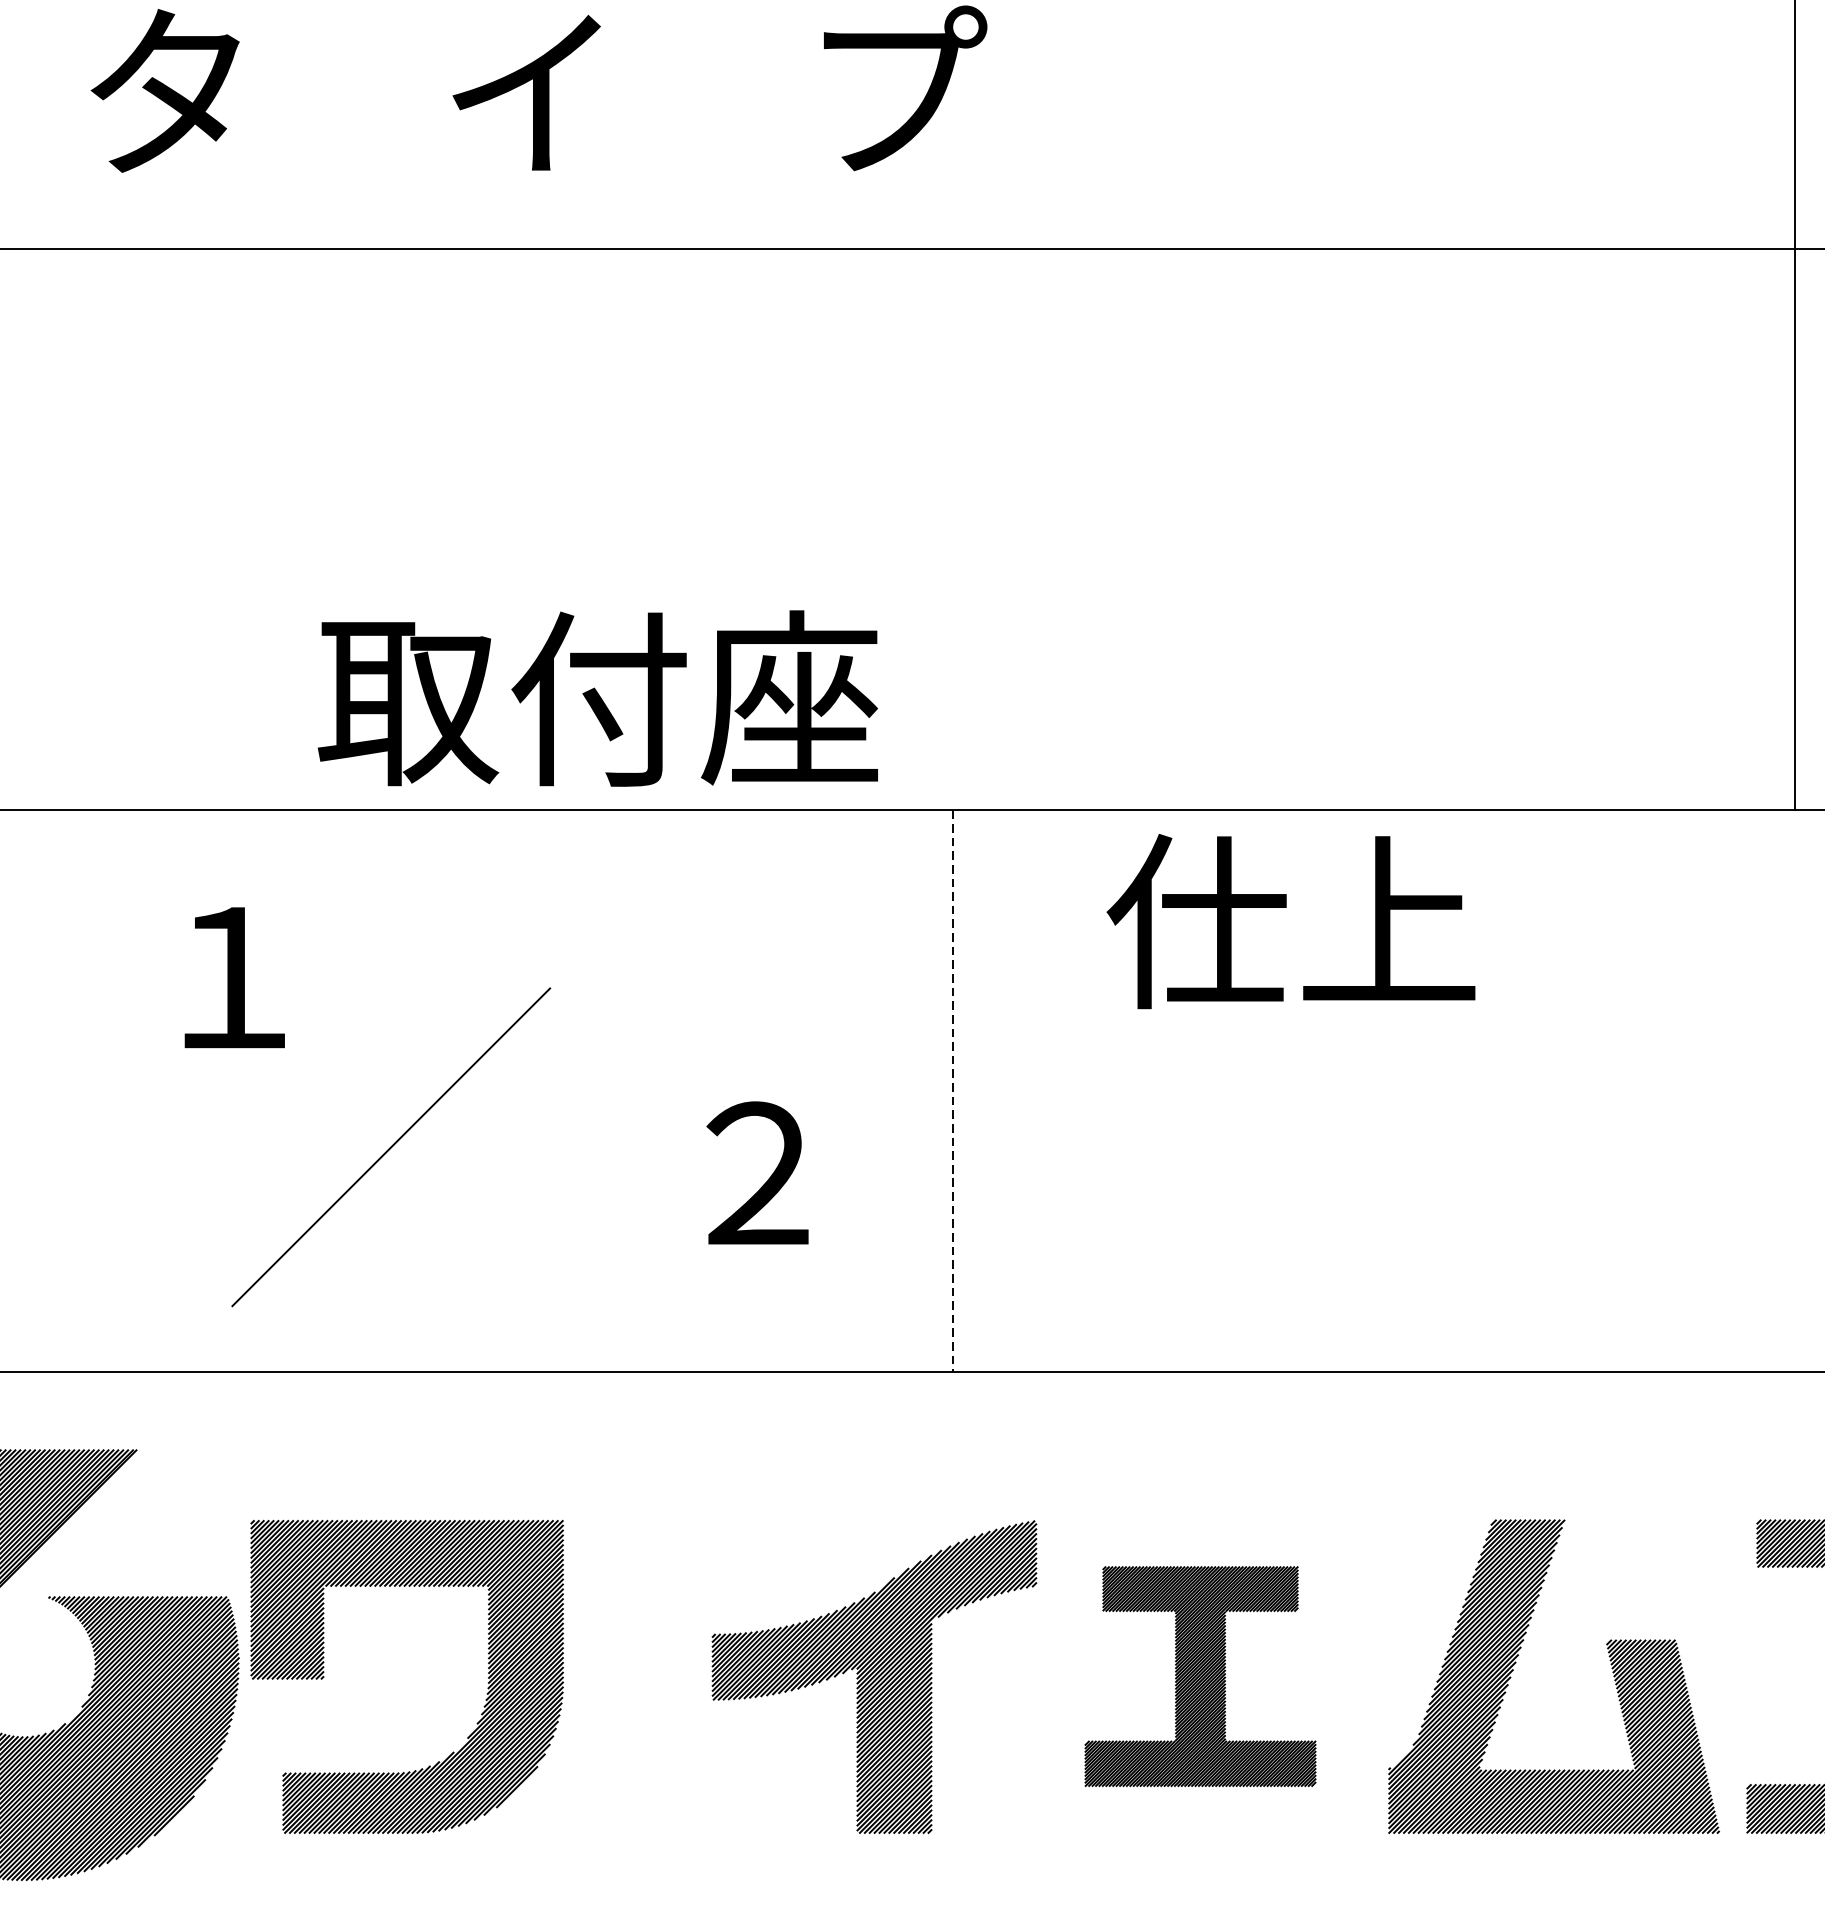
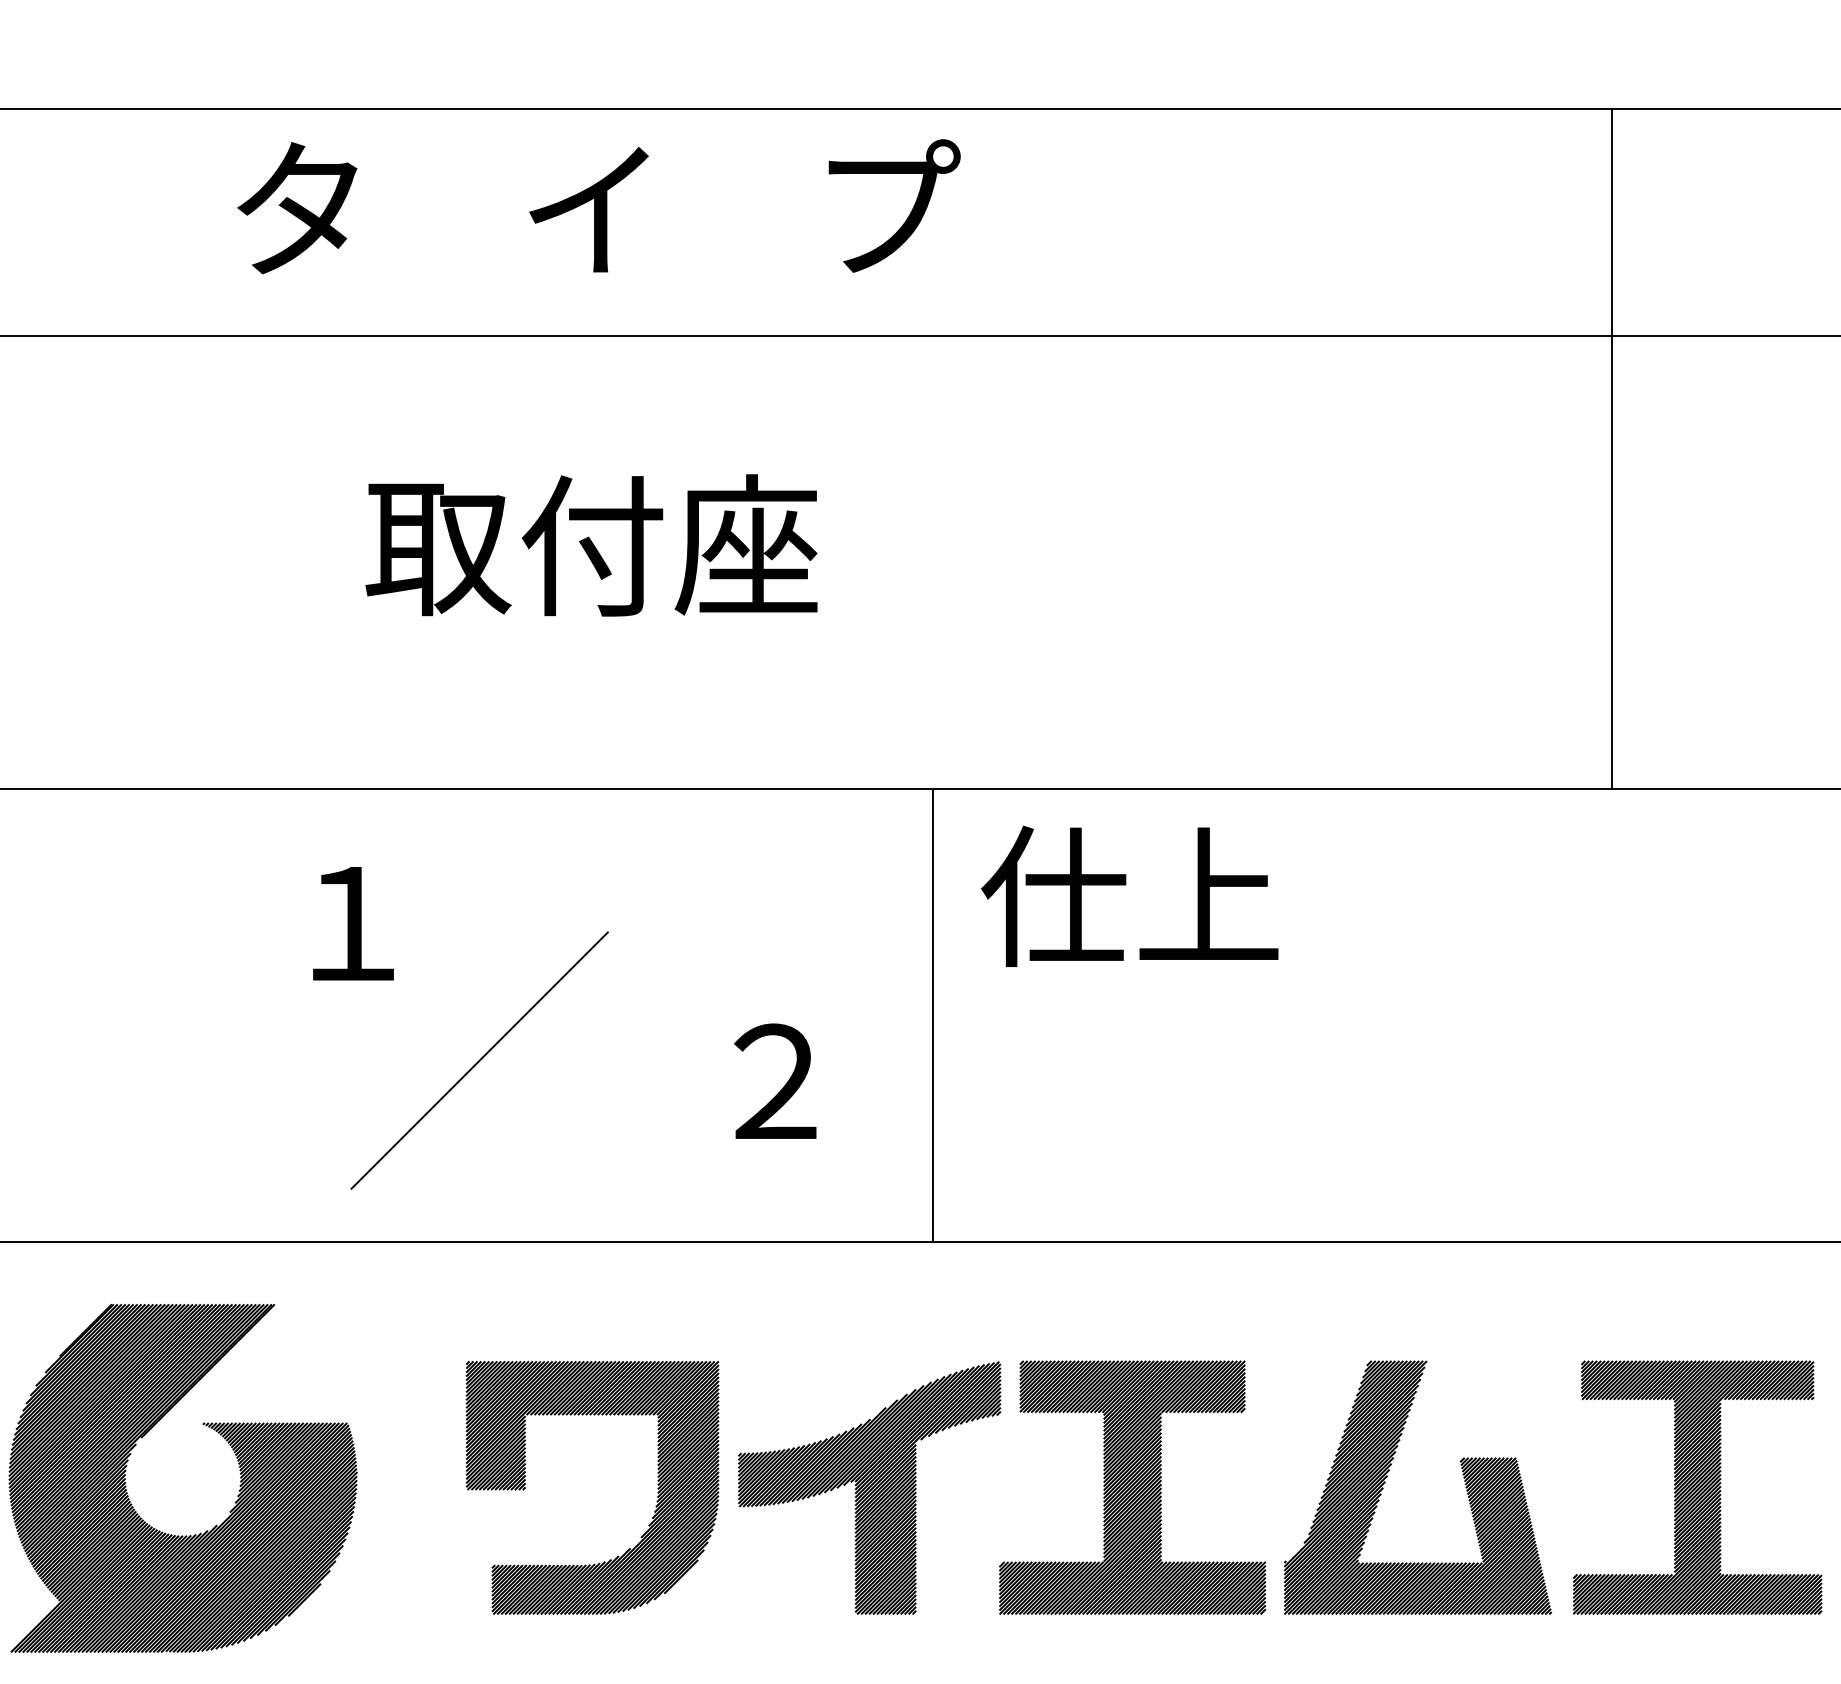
text: (597, 698) -> (591, 545), moved
text: (1290, 920) -> (1129, 895), moved
line: (952, 1091) -> (932, 1015), dashed -> solid
part: (1200, 1676) -> (1132, 1487), size x1.43
part: (487, 1677) -> (657, 1488), moved

